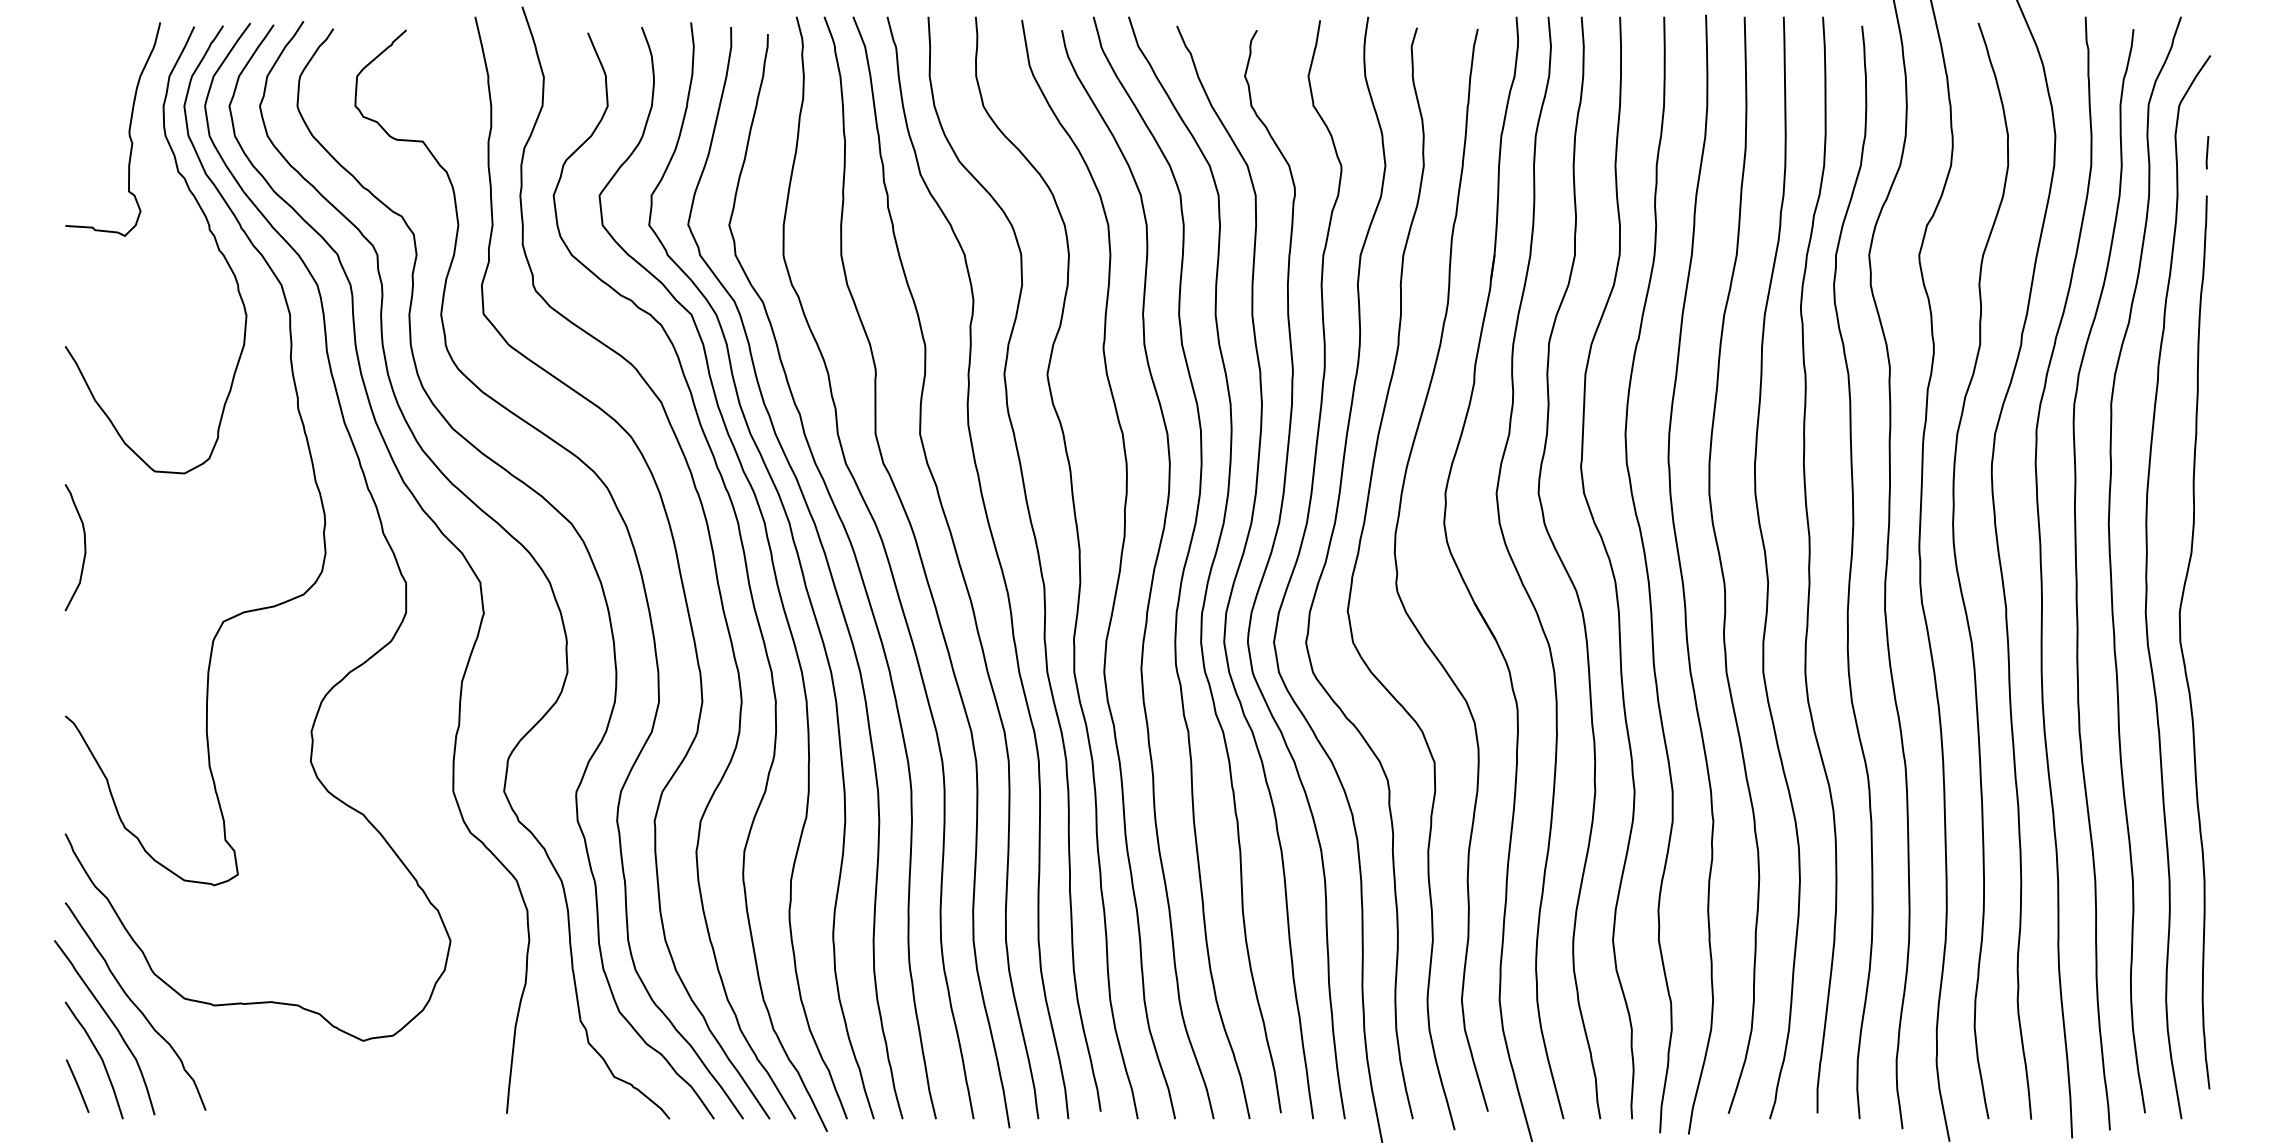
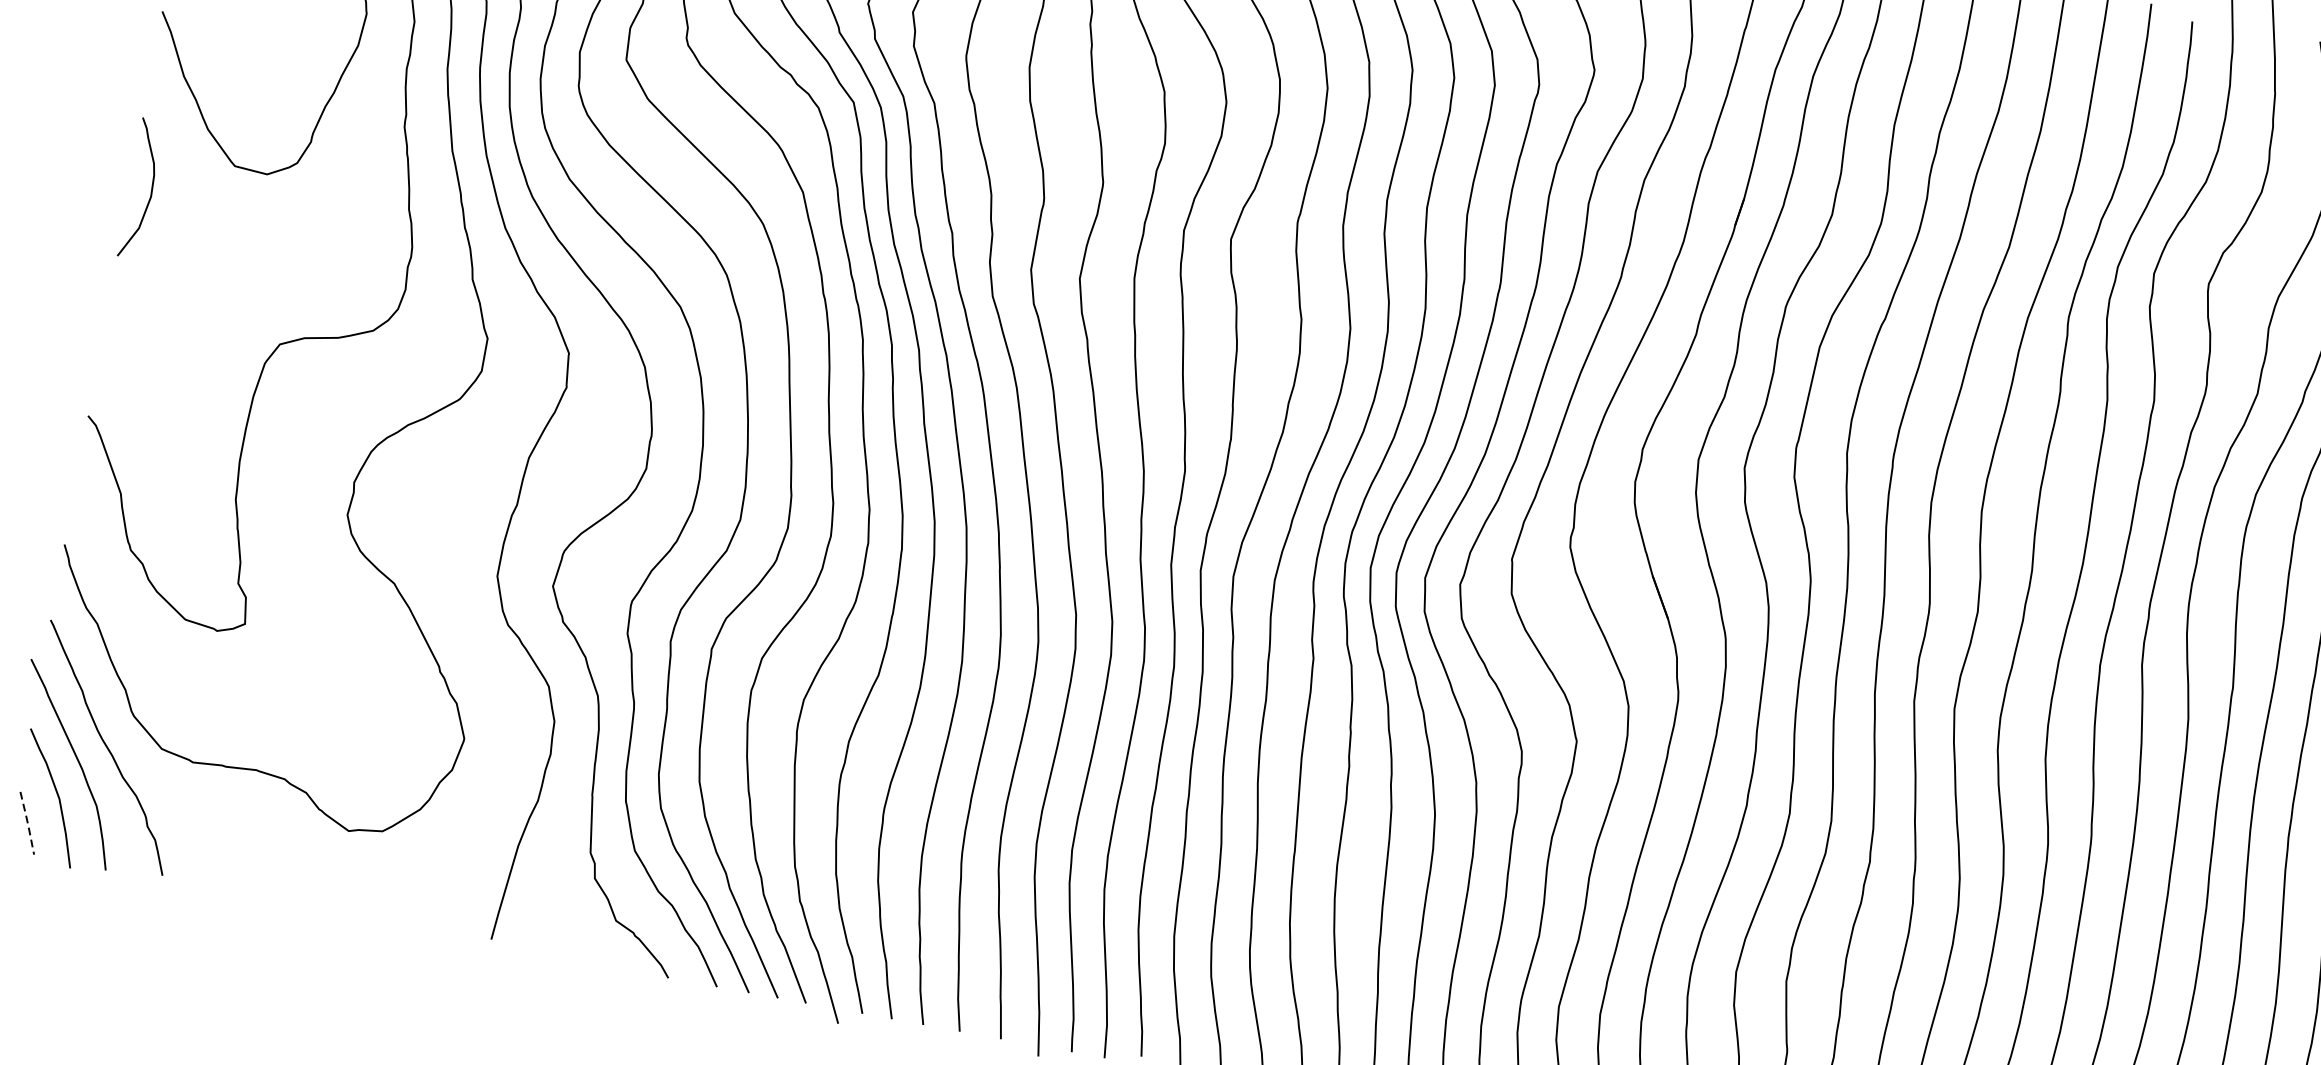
curve: (84, 547) -> (151, 190), moved
line: (78, 1086) -> (28, 823), solid -> dashed

